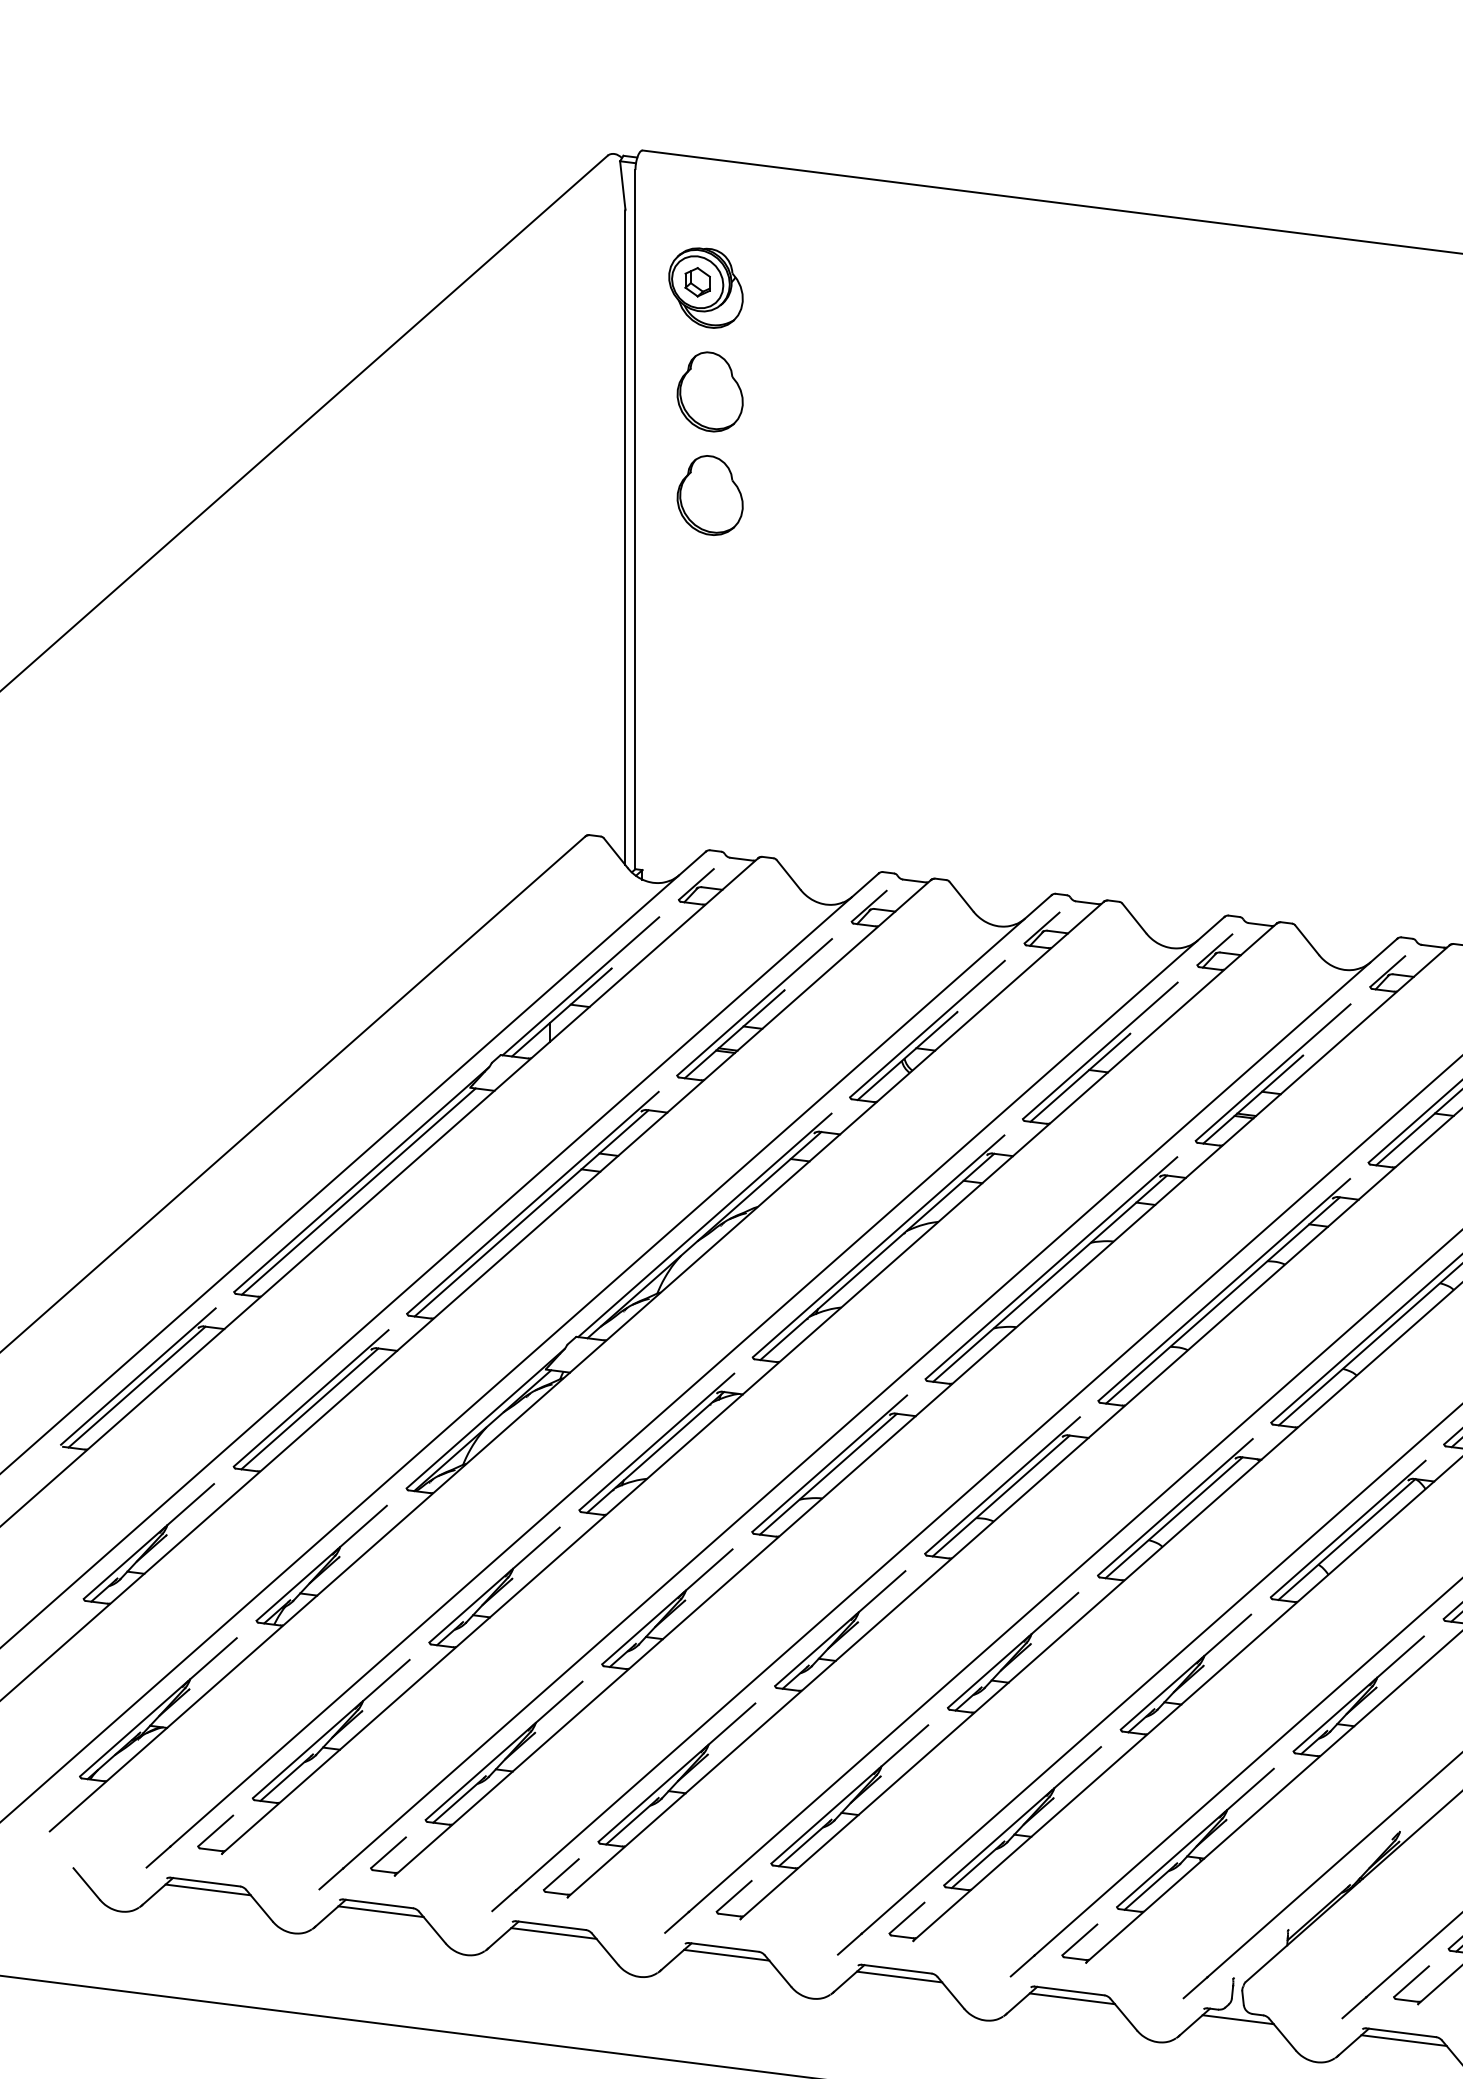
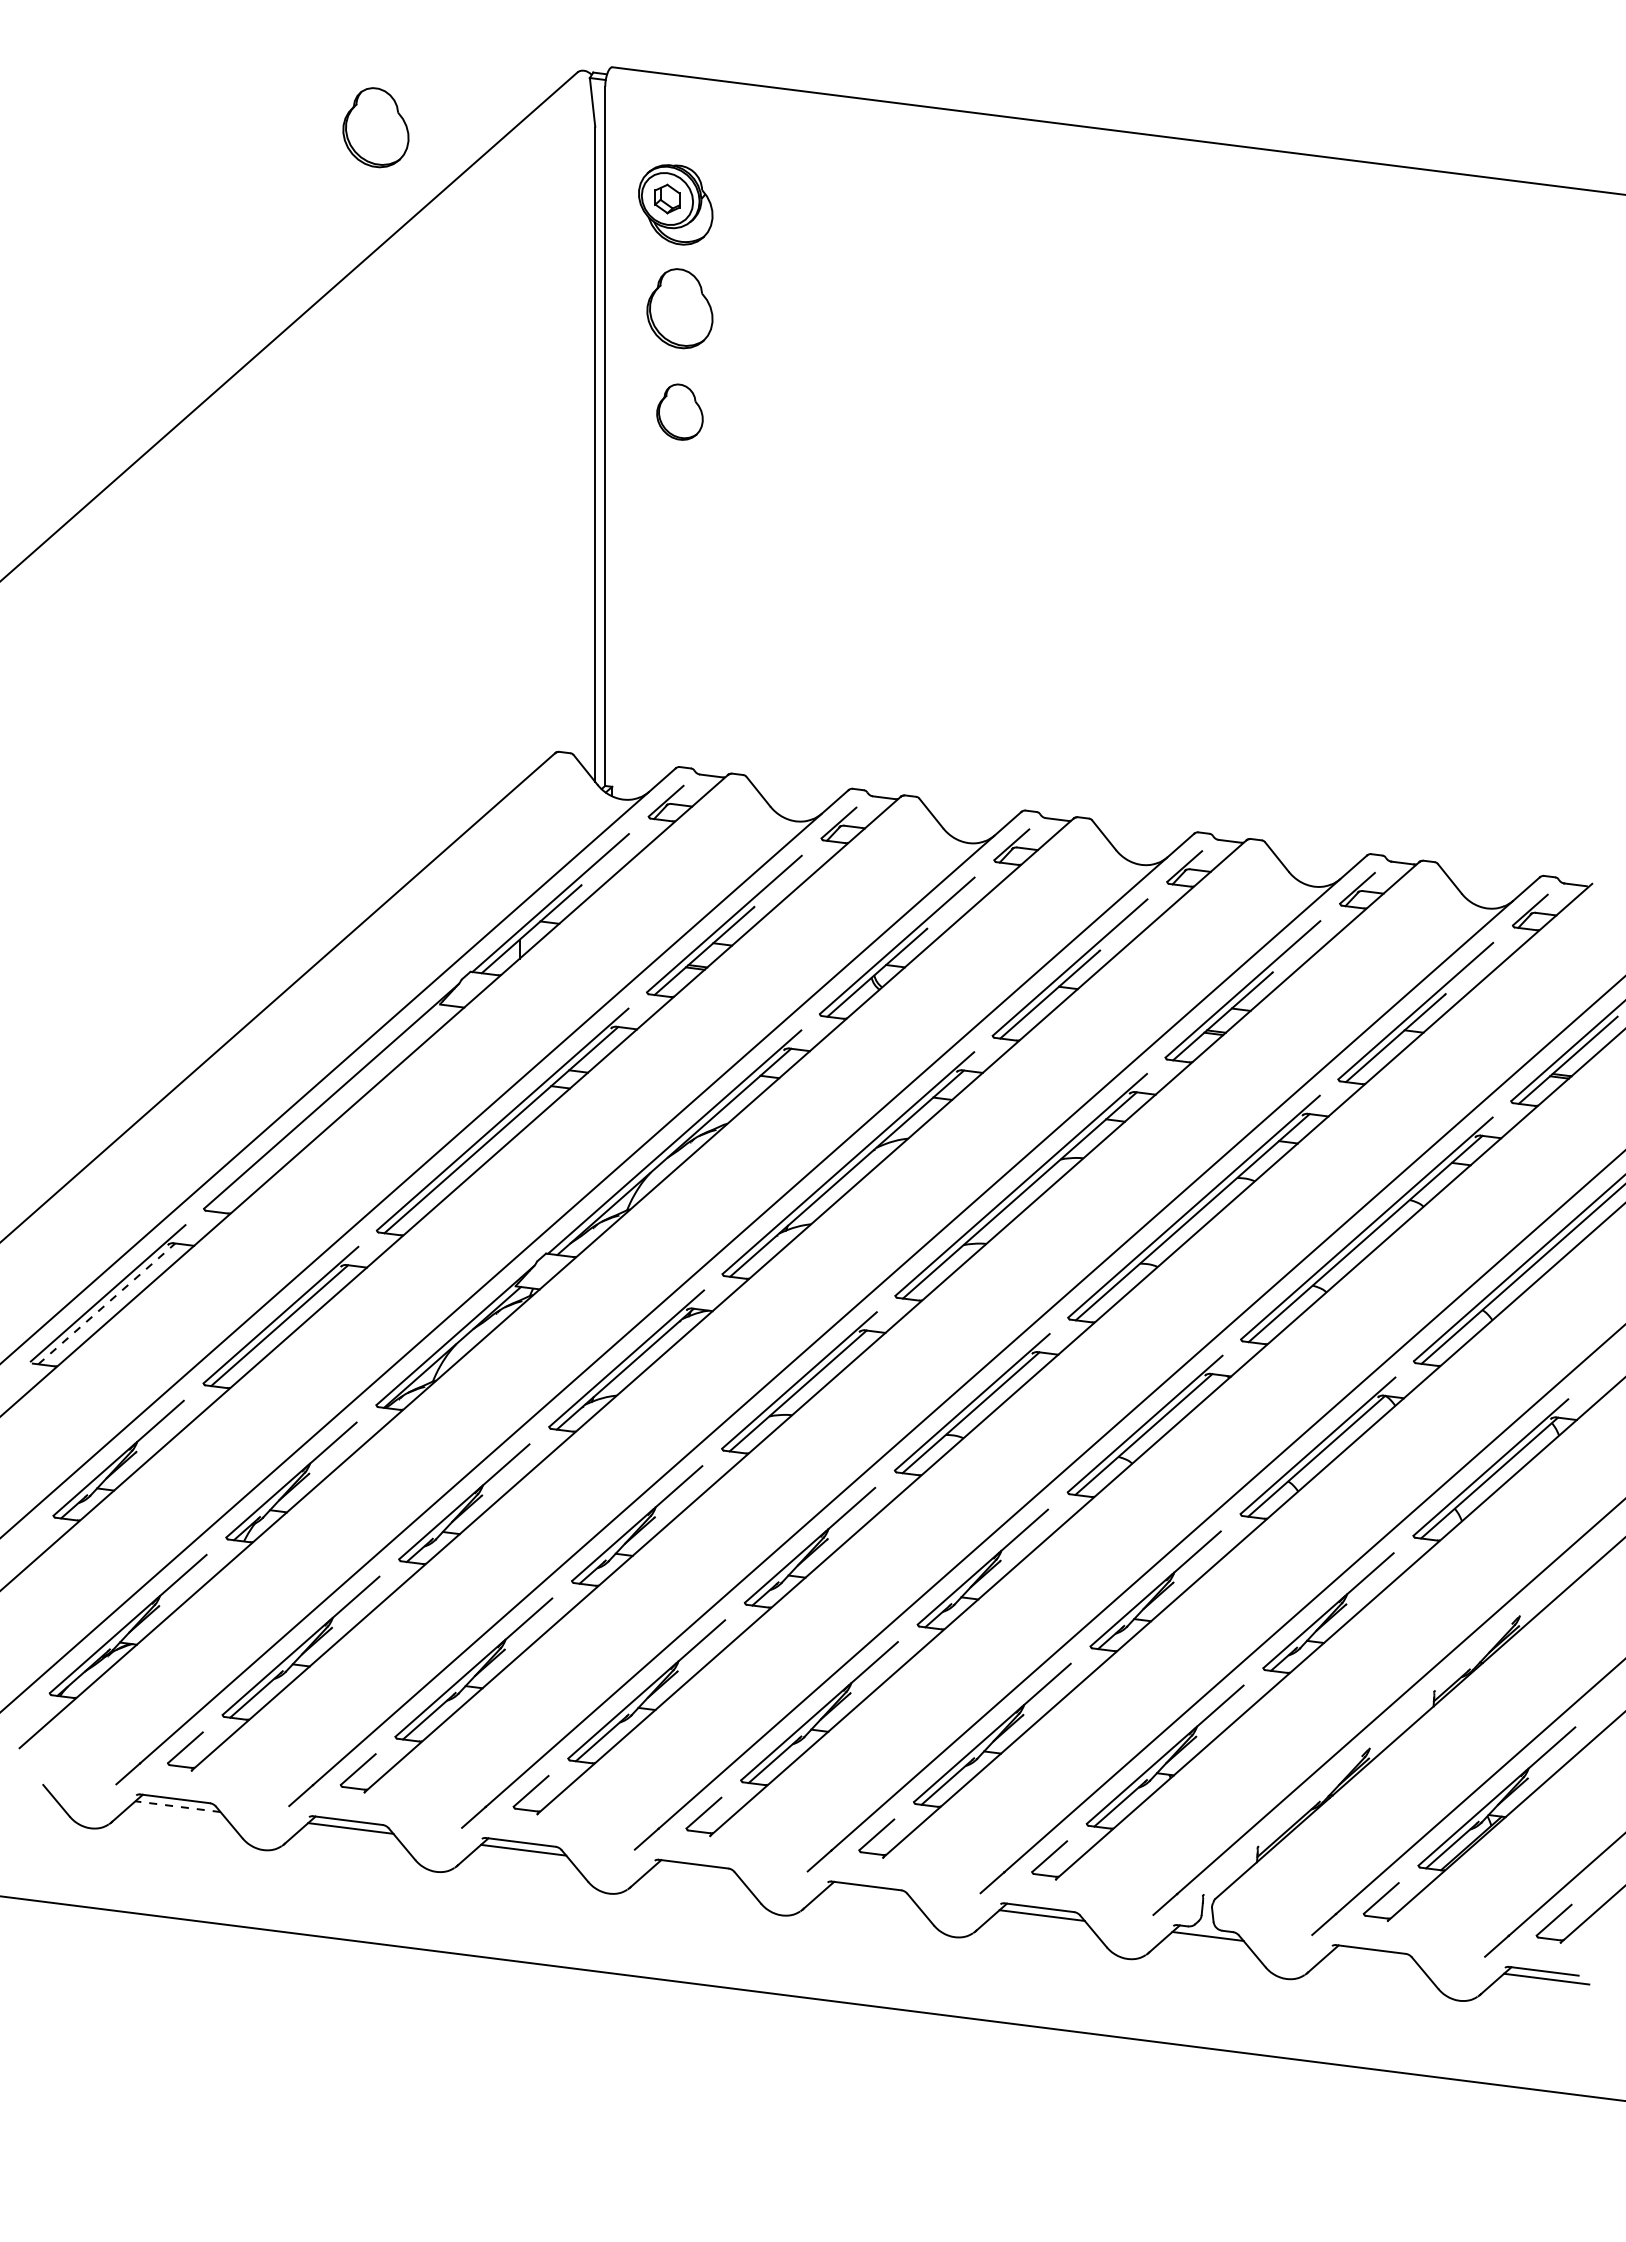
part: (405, 210) -> (375, 127), added
part: (709, 494) -> (679, 411), size x0.7
line: (358, 1191) -> (328, 1108), removed
line: (137, 1386) -> (107, 1303), solid -> dashed
line: (207, 1889) -> (177, 1806), solid -> dashed
line: (726, 1954) -> (696, 1871), removed
line: (898, 1976) -> (868, 1893), removed
line: (1403, 2040) -> (1373, 1957), removed

